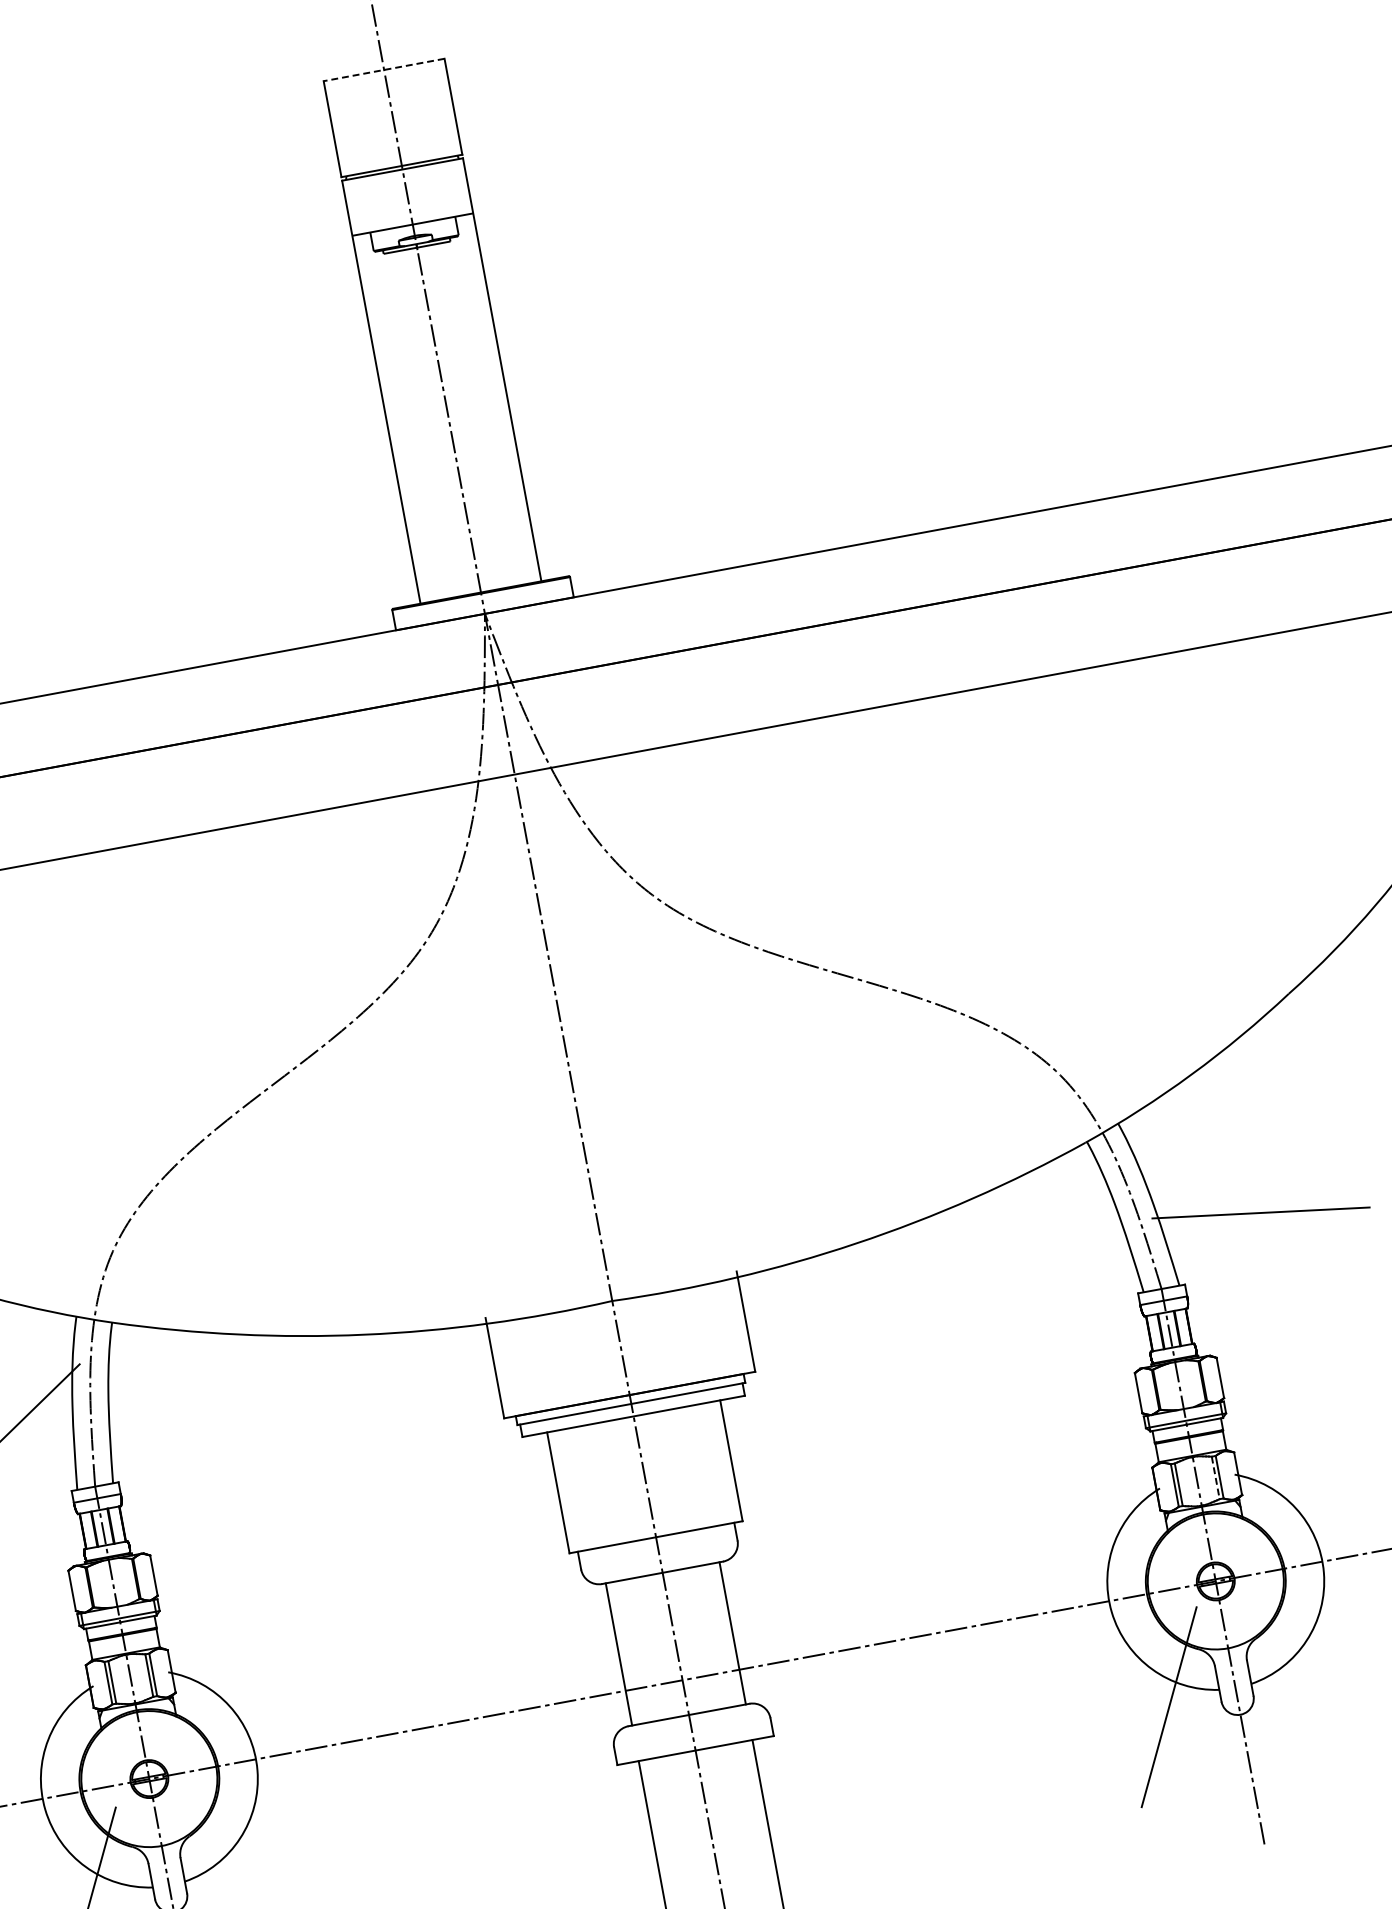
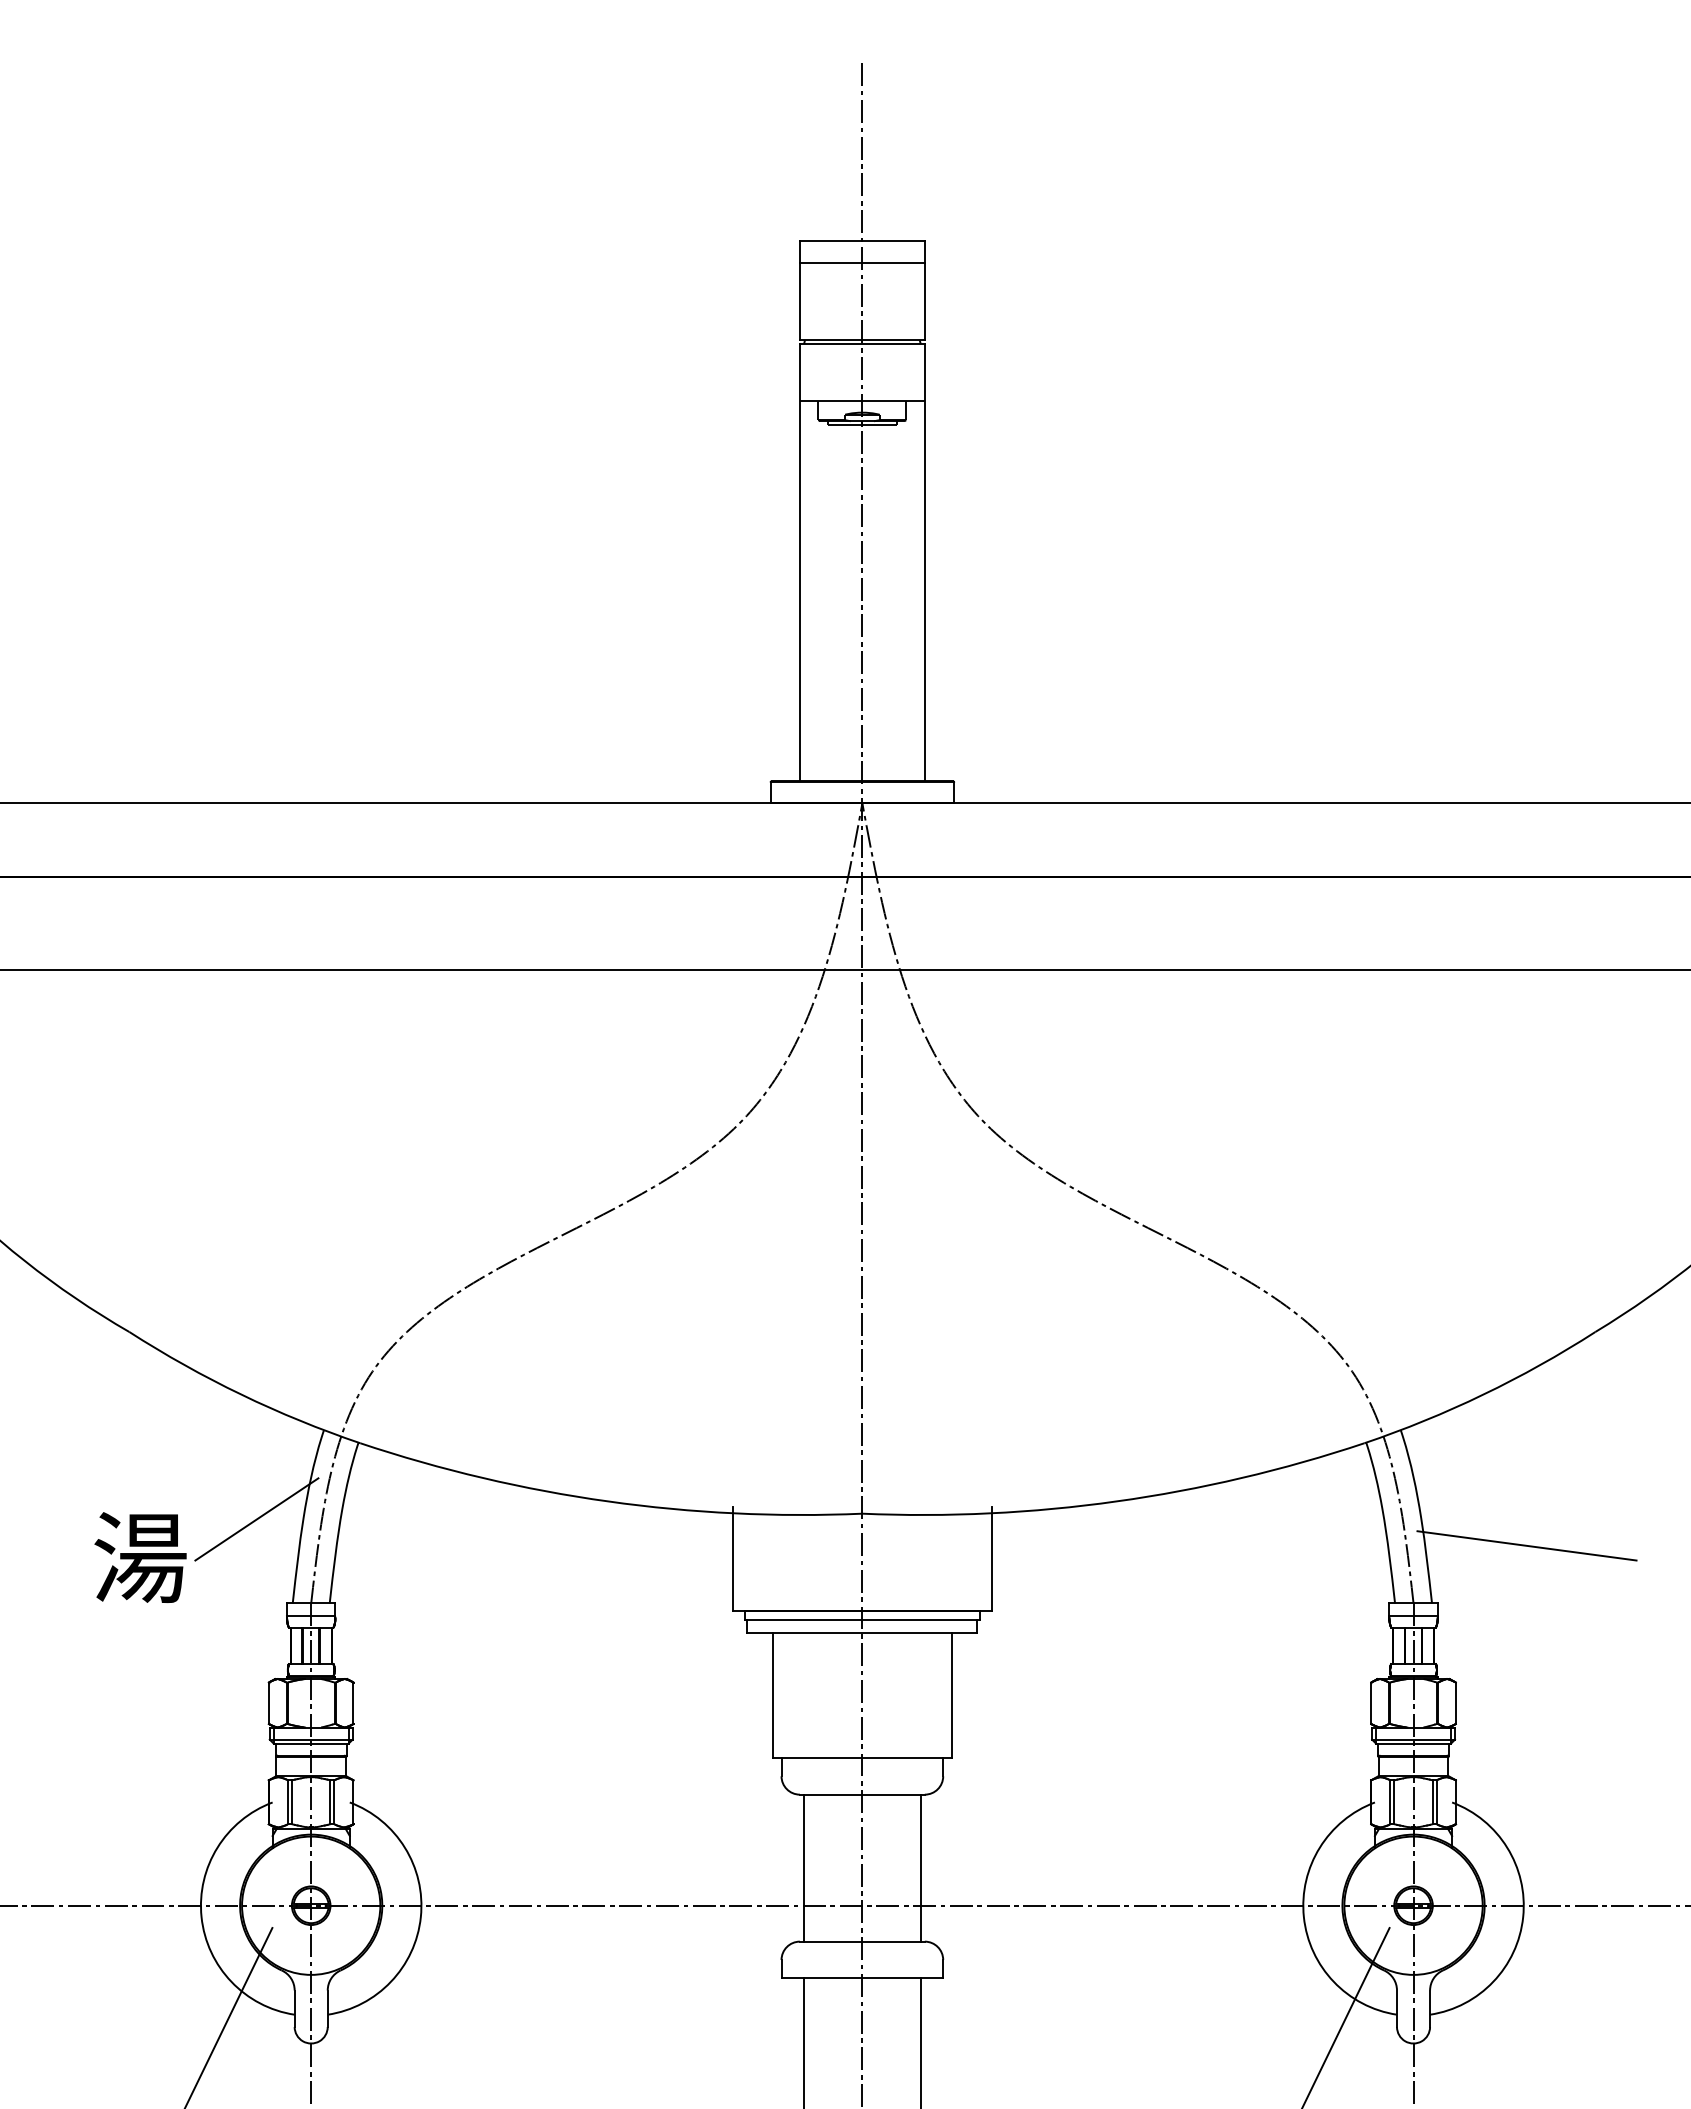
line: (383, 70) -> (861, 241), dashed -> solid
line: (387, 91) -> (861, 263), added
line: (1215, 1478) -> (1432, 1802), dashed -> solid

